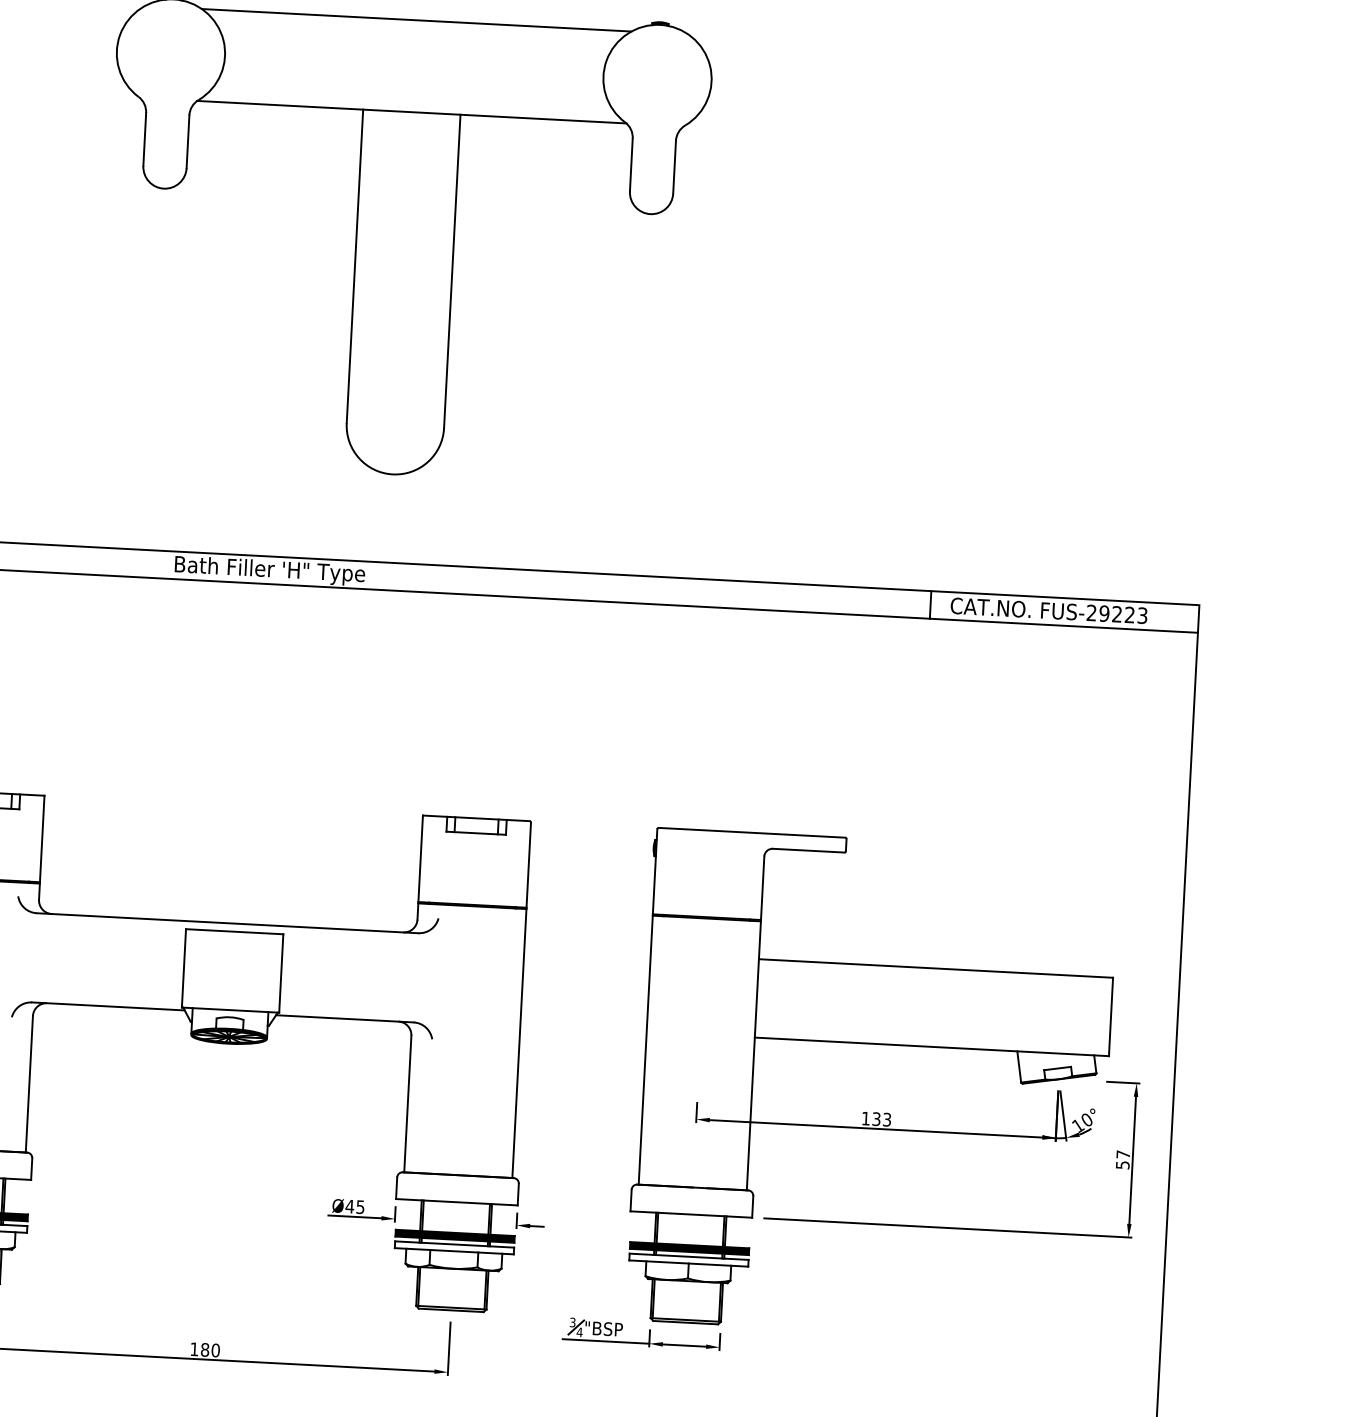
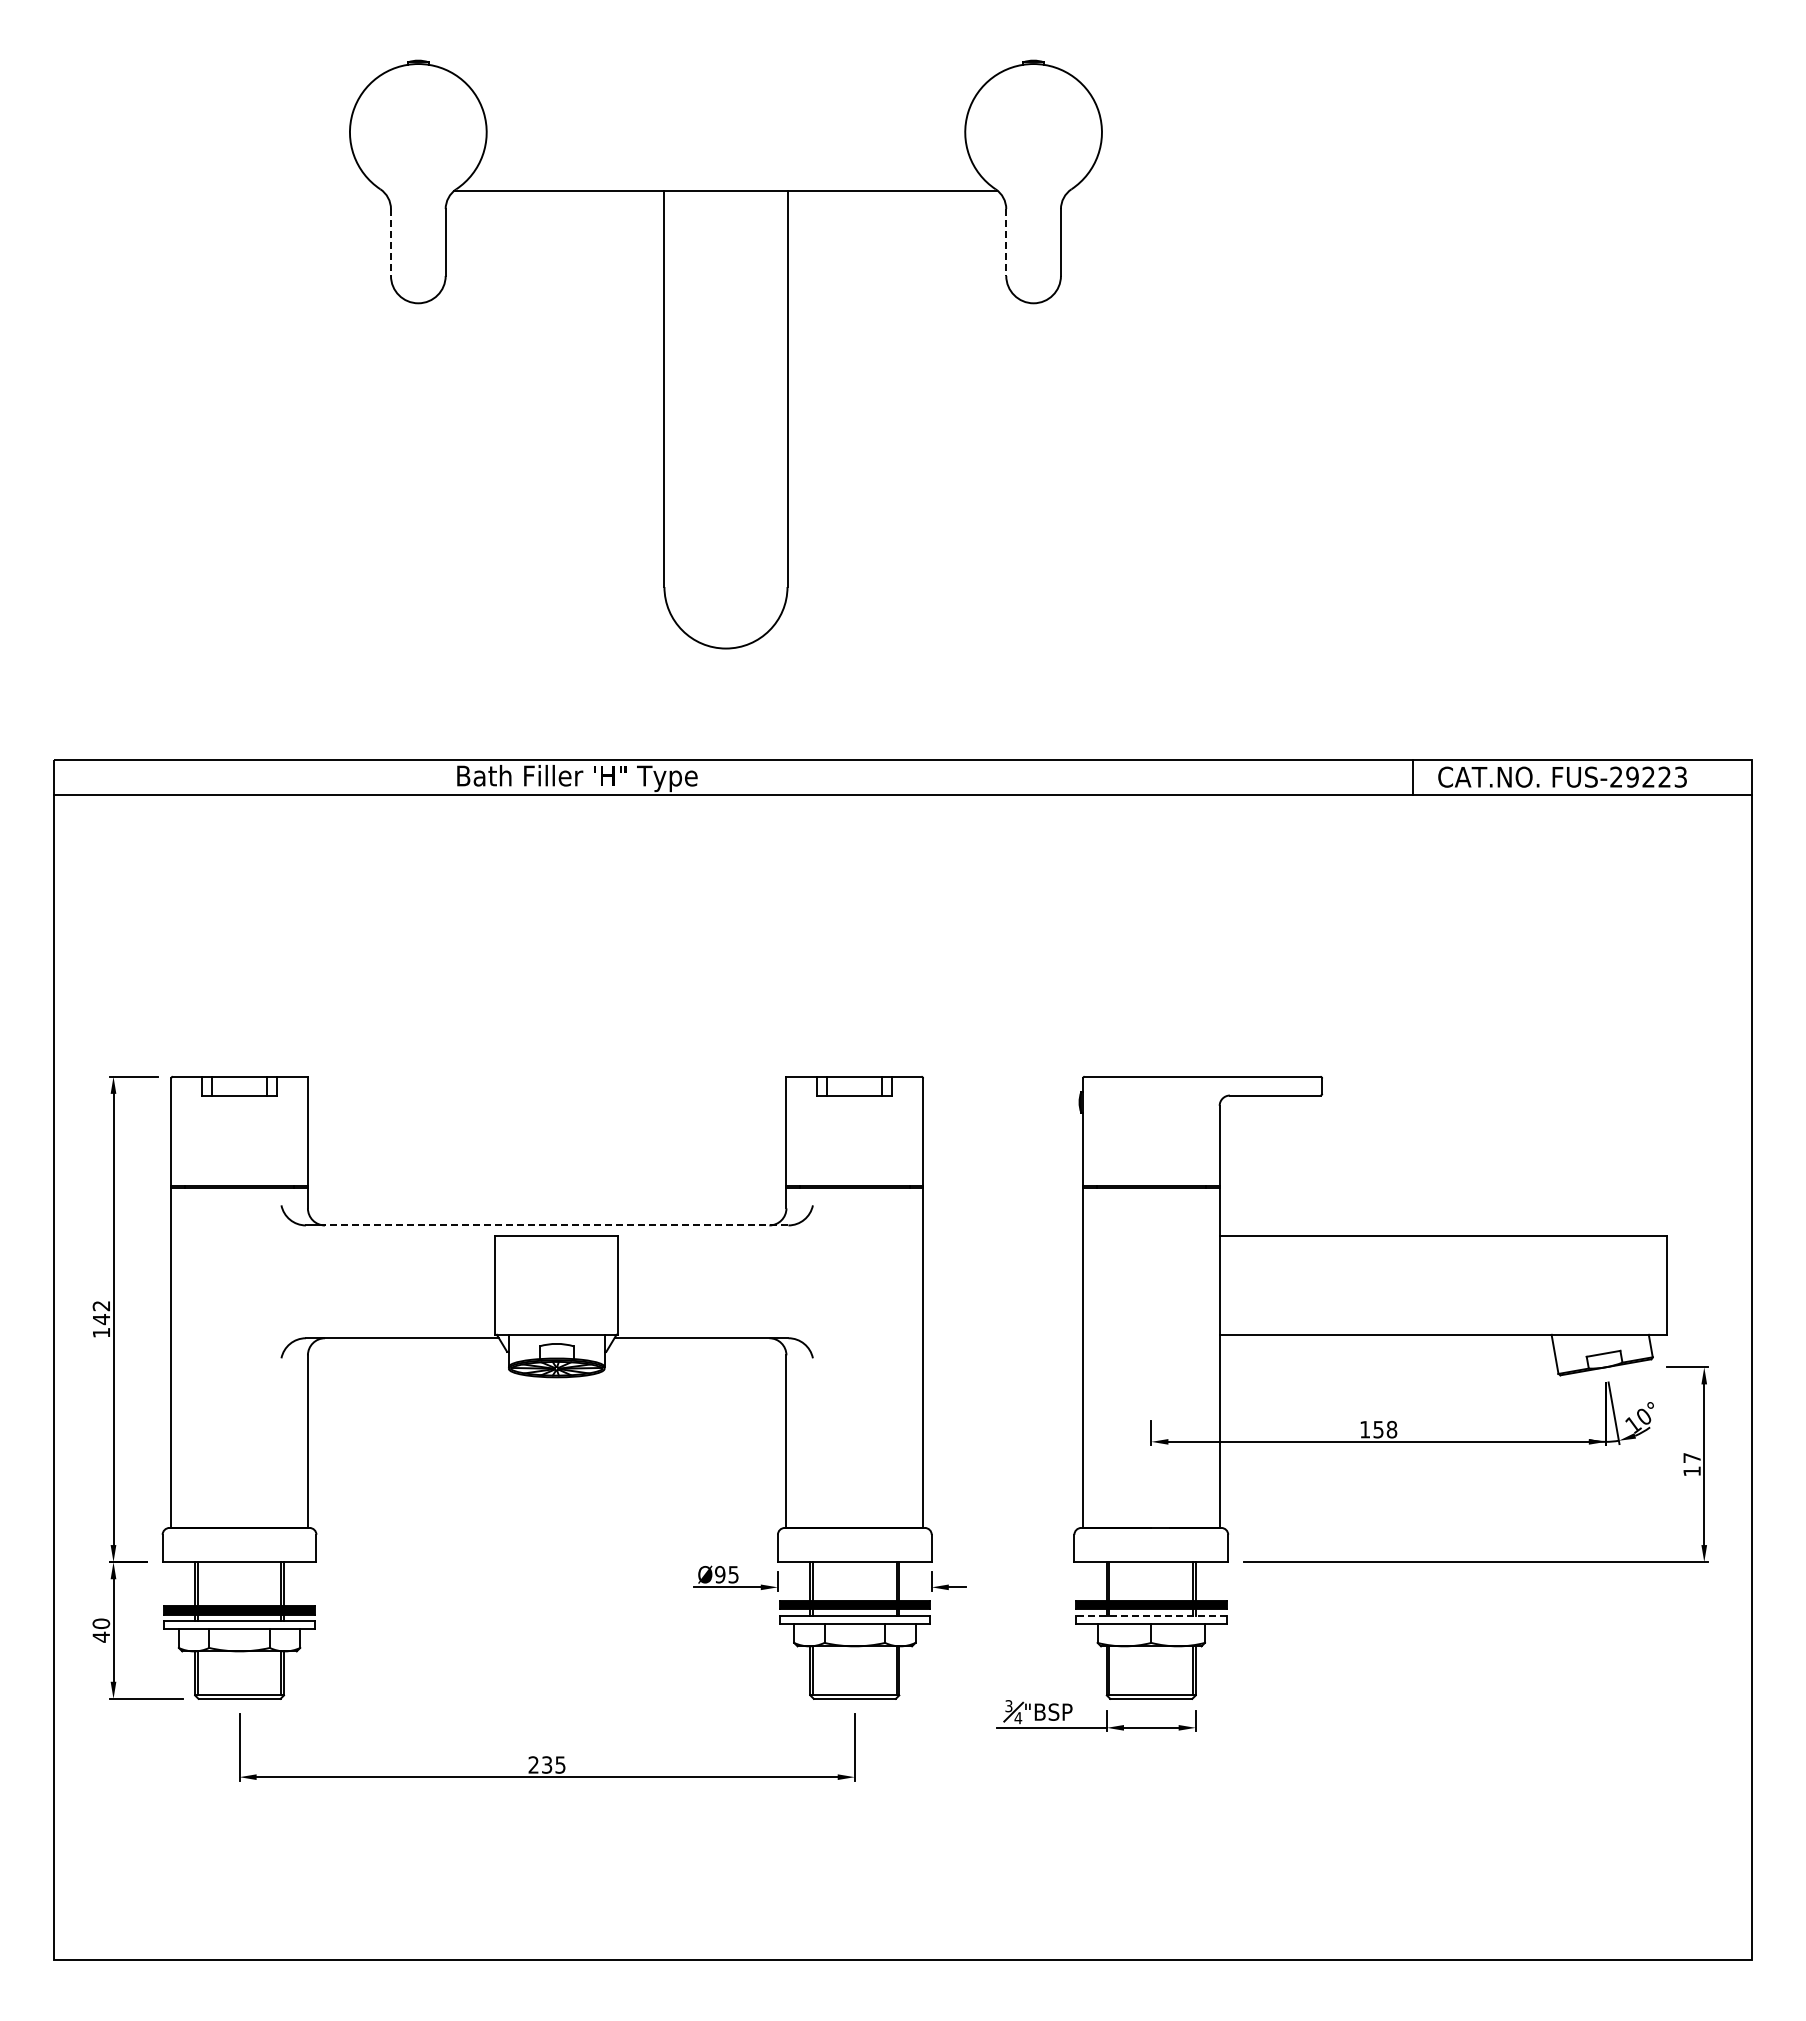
line: (416, 20) -> (725, 74), removed
line: (144, 140) -> (390, 243), solid -> dashed
line: (631, 165) -> (1006, 243), solid -> dashed
line: (234, 923) -> (556, 1225), solid -> dashed
text: (882, 1119) -> (1385, 1429), 133 -> 158
text: (1122, 1165) -> (1691, 1471), 57 -> 17
text: (349, 1206) -> (719, 1574), Ø45 -> Ø95
line: (688, 1256) -> (1150, 1615), solid -> dashed
text: (204, 1349) -> (546, 1764), 180 -> 235

